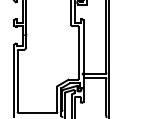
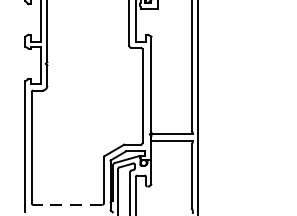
line: (37, 112) -> (67, 204), solid -> dashed

